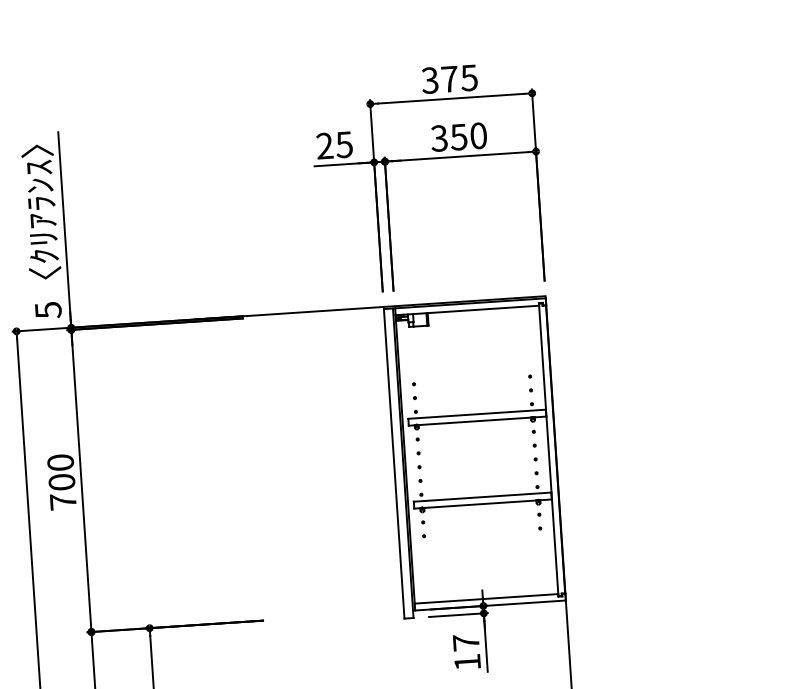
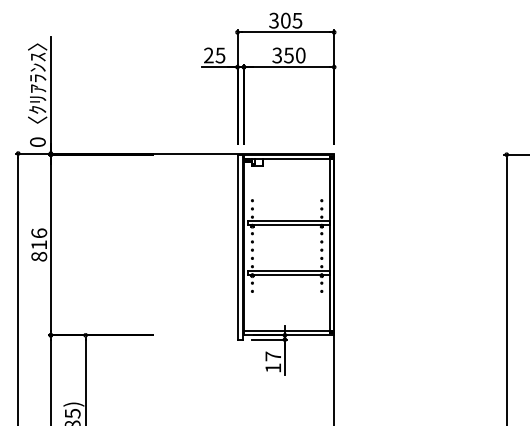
text: (449, 78) -> (285, 20), 375 -> 305
text: (47, 310) -> (37, 142), 5 -> 0
text: (62, 481) -> (39, 244), 700 -> 816

